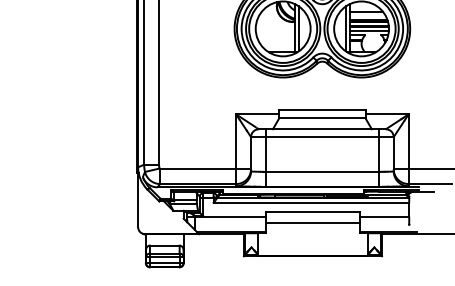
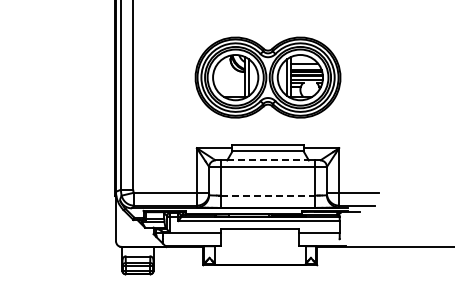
line: (322, 129) -> (268, 160), solid -> dashed
line: (322, 171) -> (268, 195), solid -> dashed
line: (313, 223) -> (260, 238), removed

